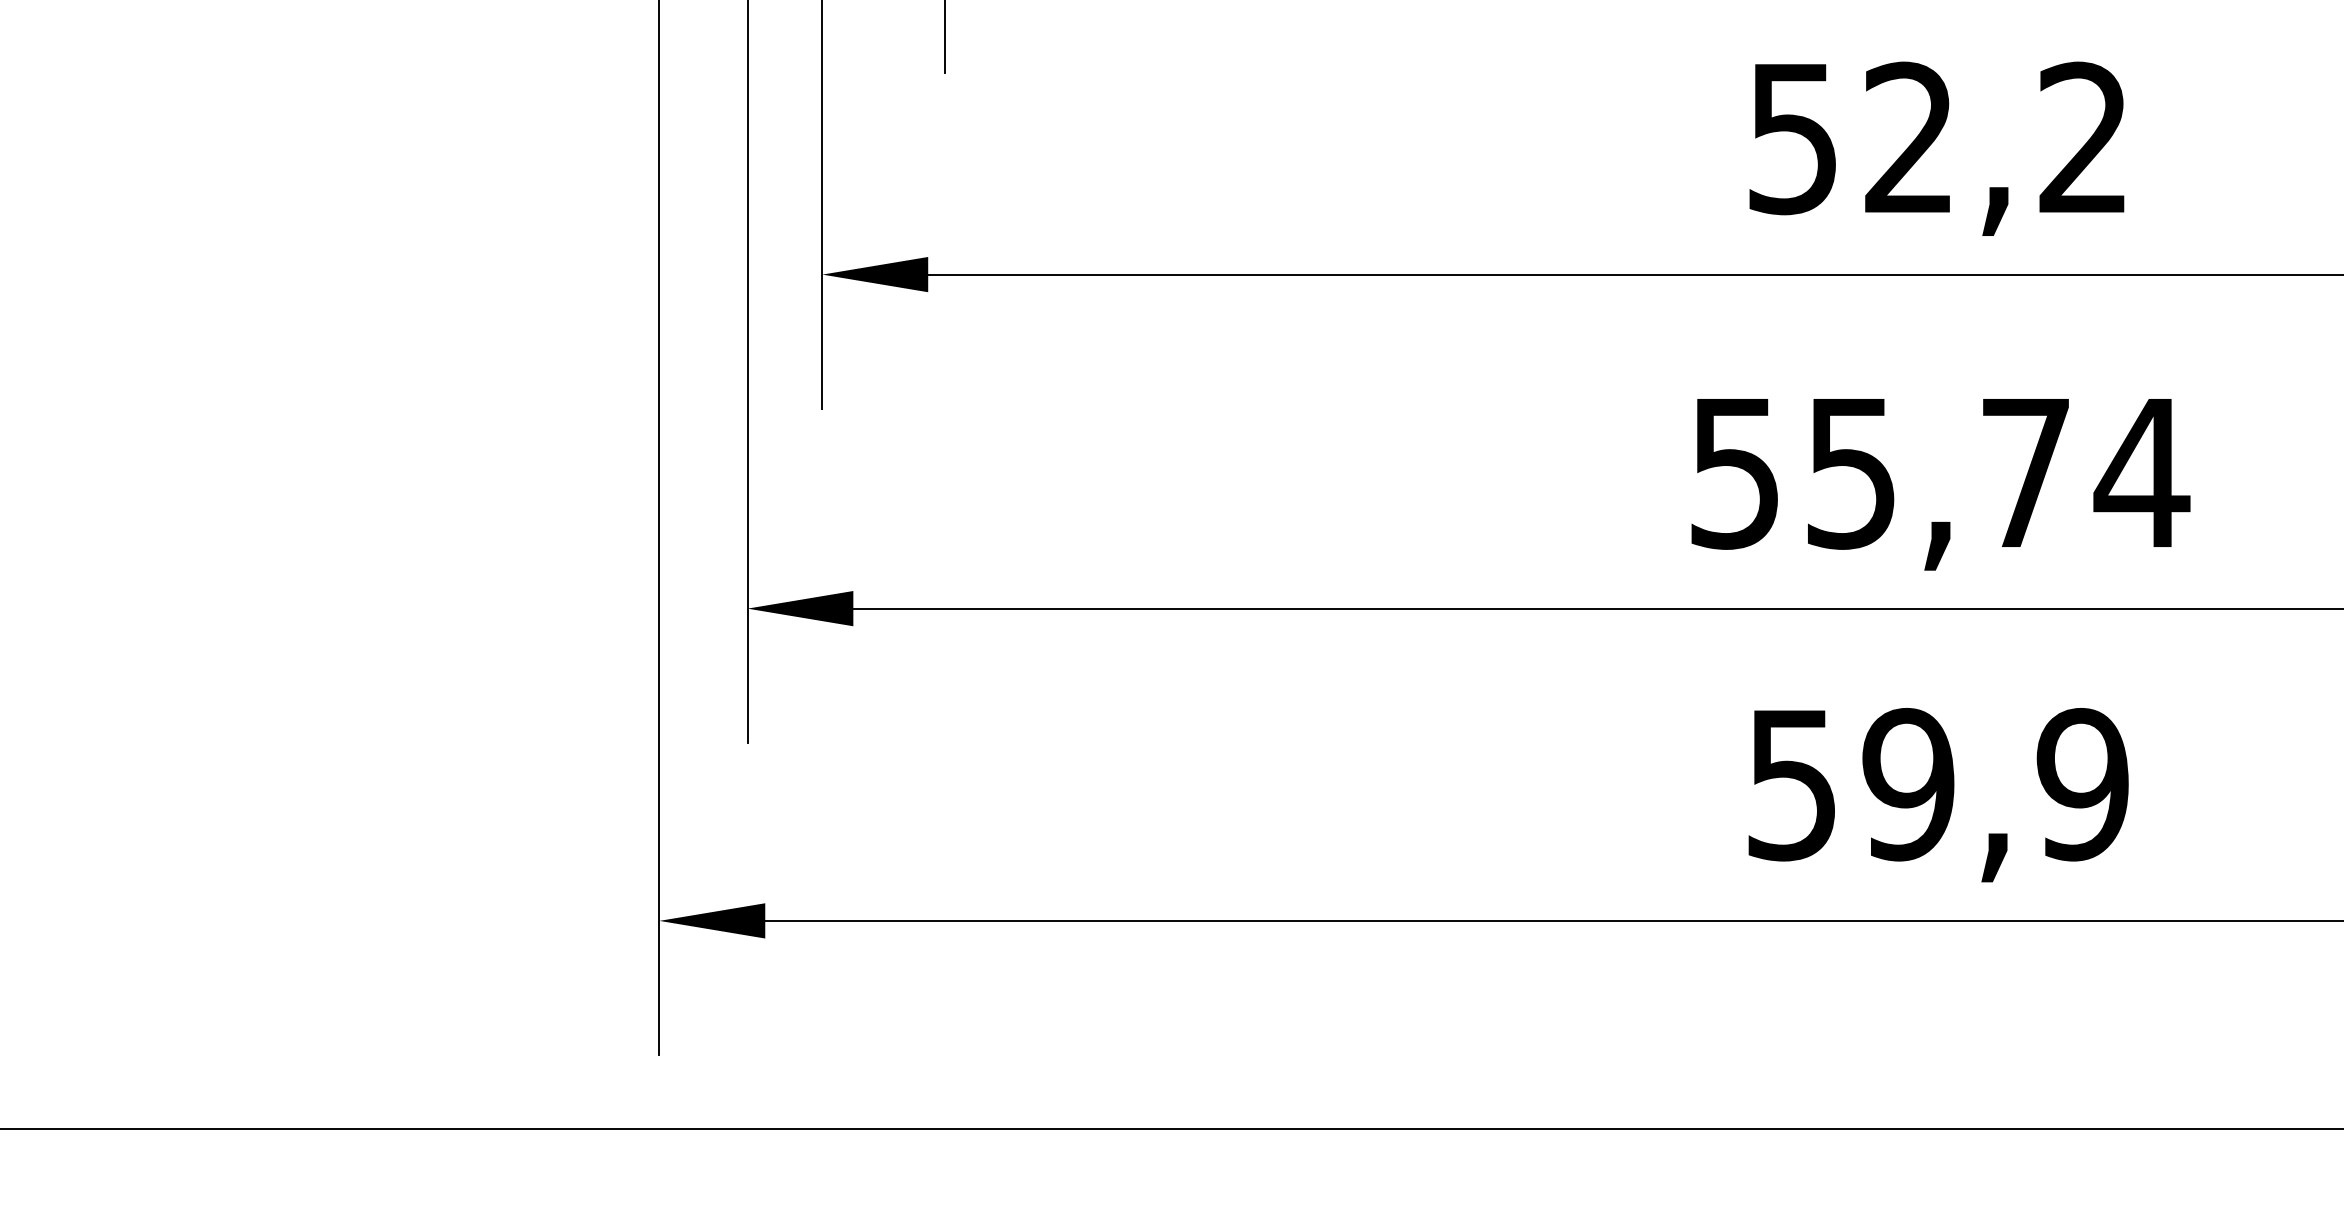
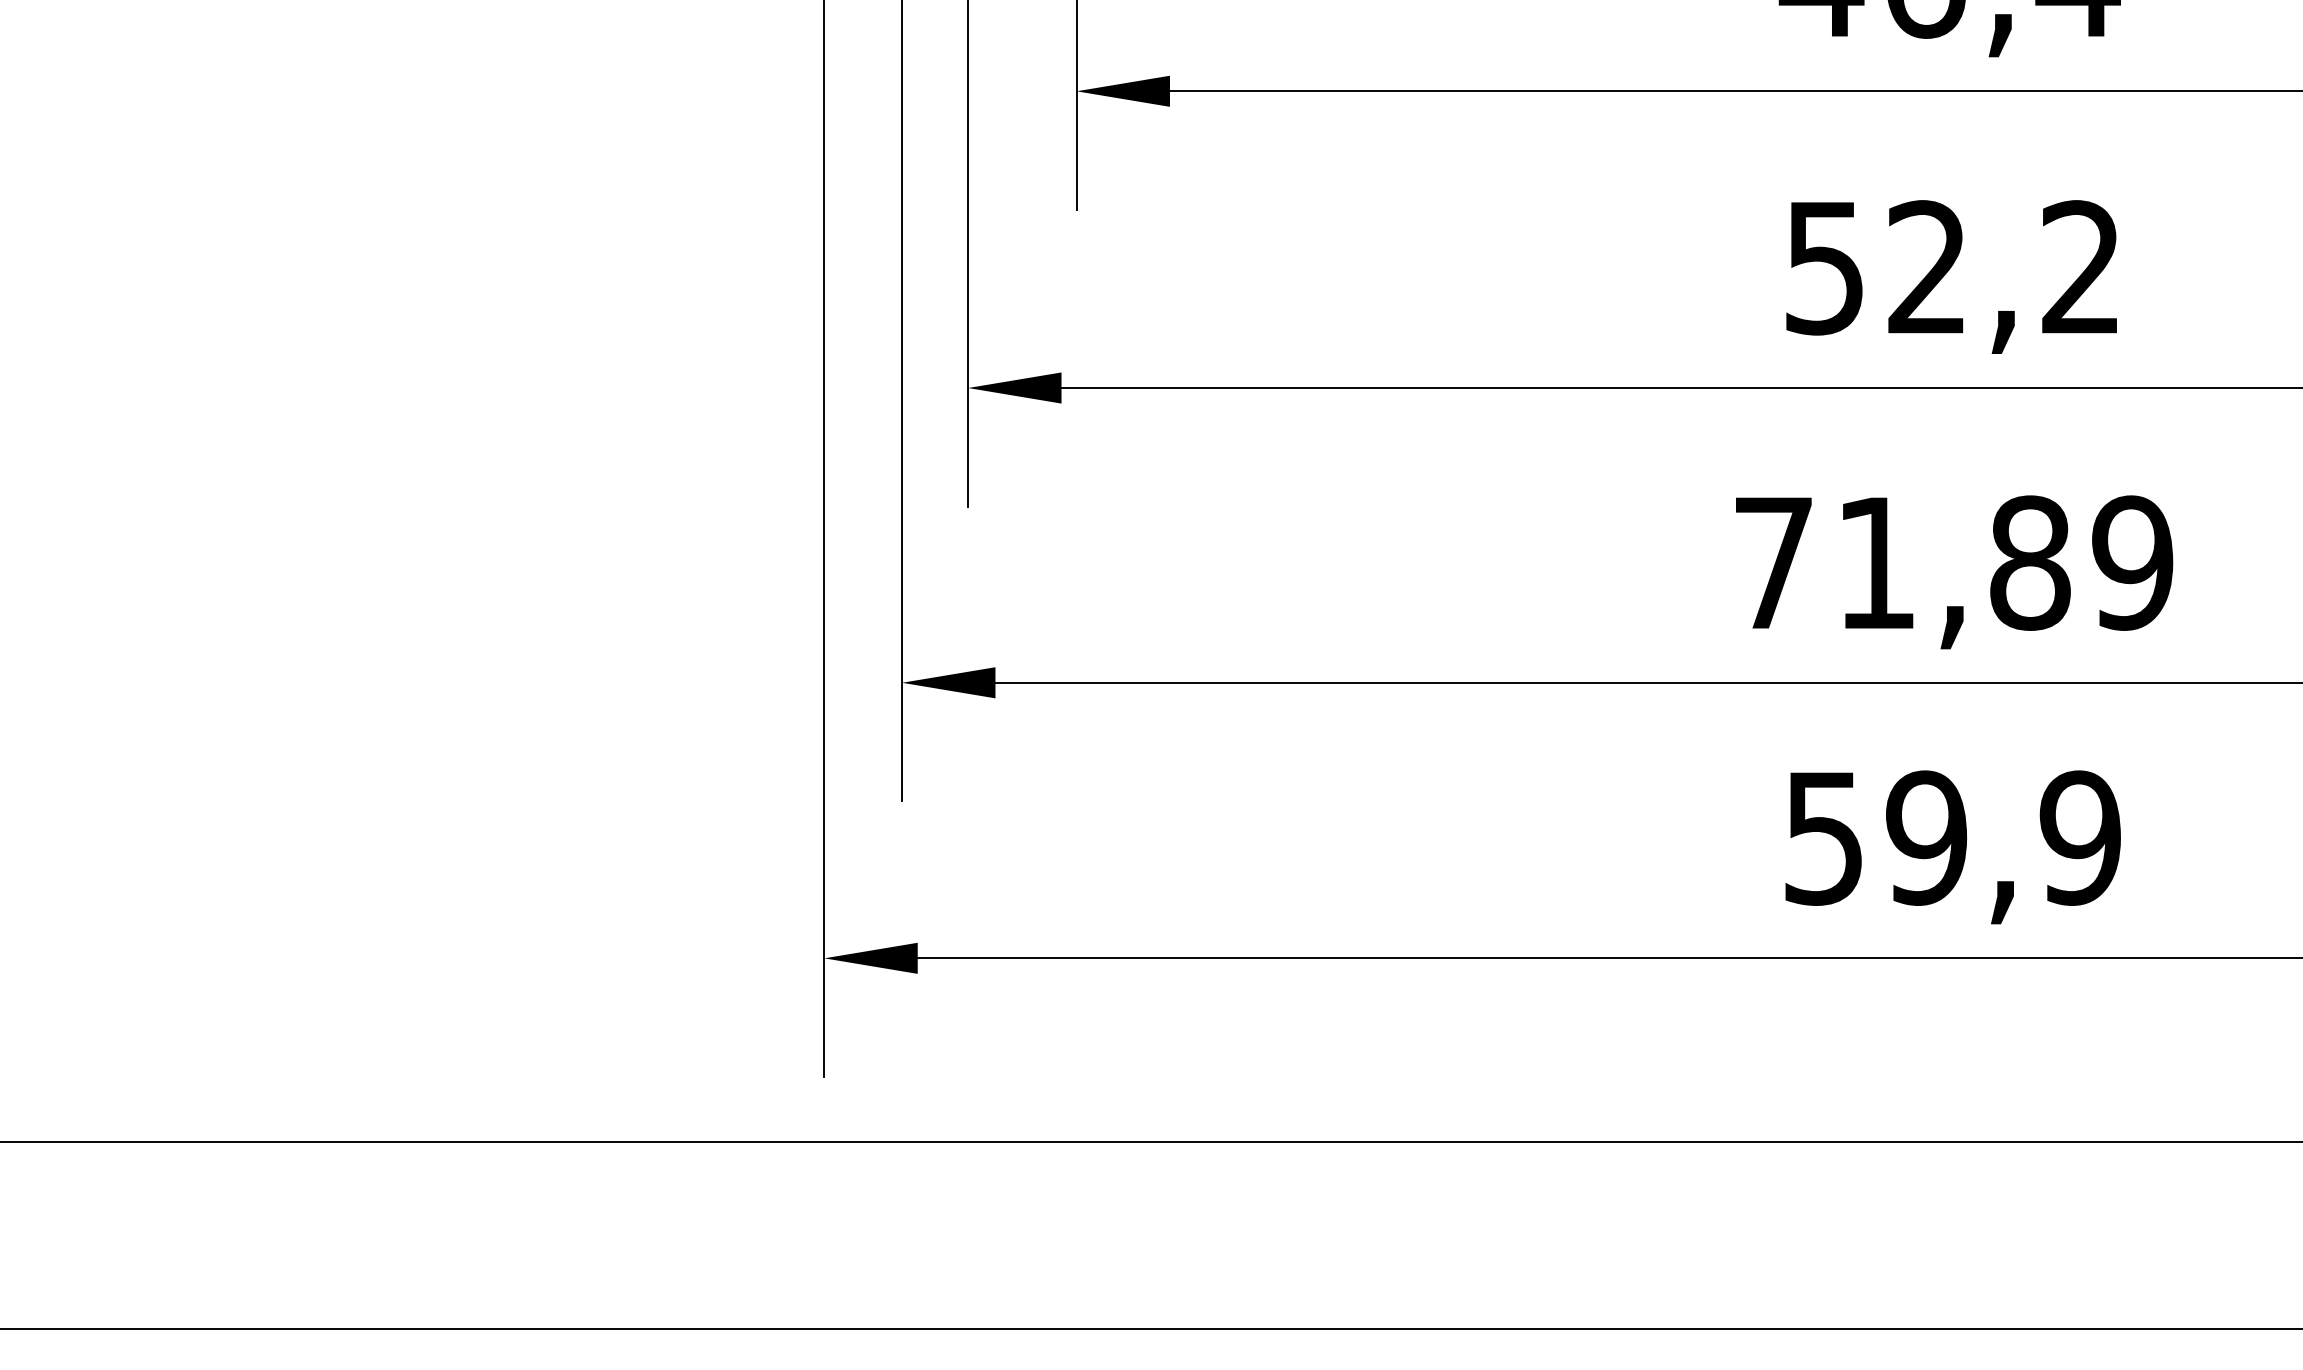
text: (1941, 472) -> (1955, 562), 55,74 -> 71,89

